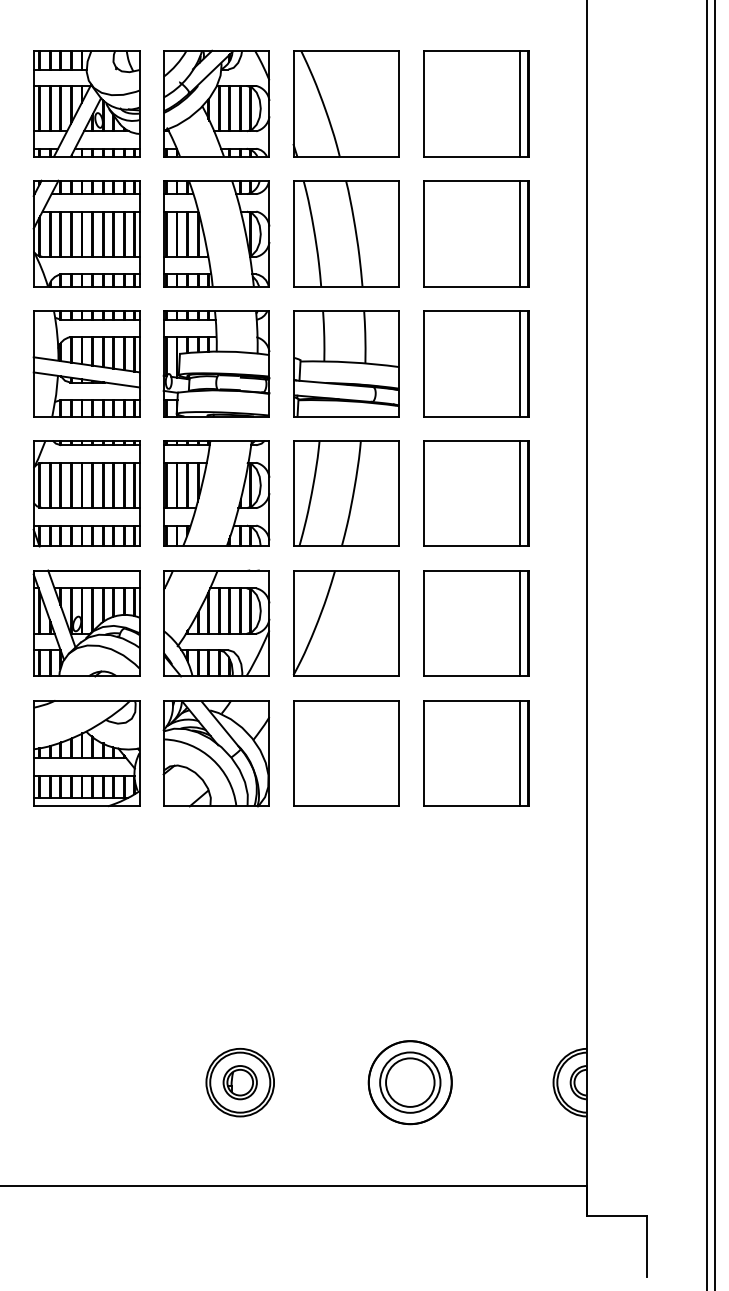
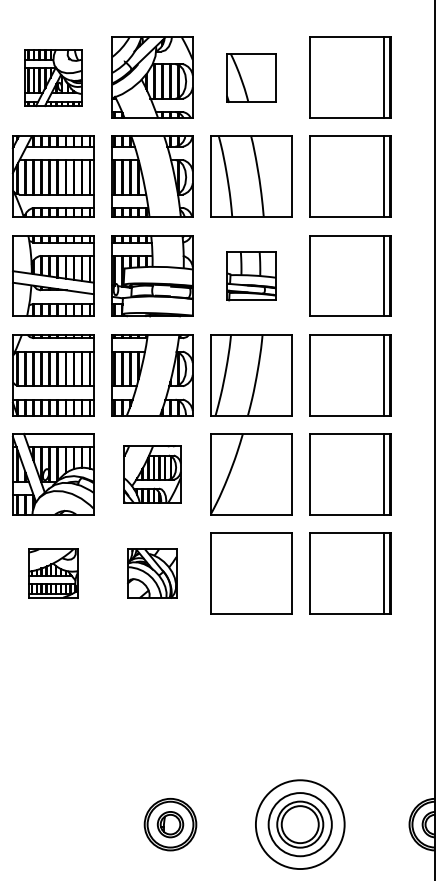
part: (86, 103) -> (53, 77), size x0.7
part: (345, 103) -> (250, 77), size x0.6
part: (346, 363) -> (251, 275), size x0.6
part: (216, 623) -> (152, 474), size x0.7
part: (86, 753) -> (53, 573), size x0.6
part: (215, 753) -> (151, 573), size x0.6
circle: (409, 1082) -> (299, 824), size x1.4

